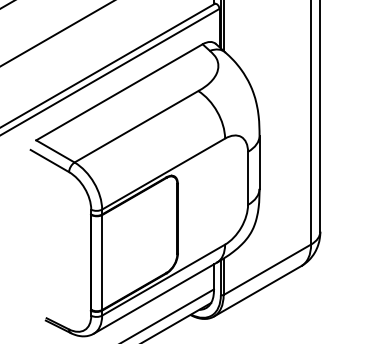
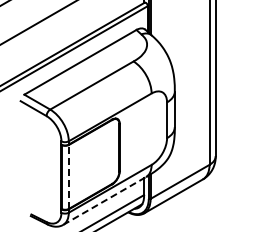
line: (103, 261) -> (69, 176), solid -> dashed
line: (155, 297) -> (104, 200), solid -> dashed

